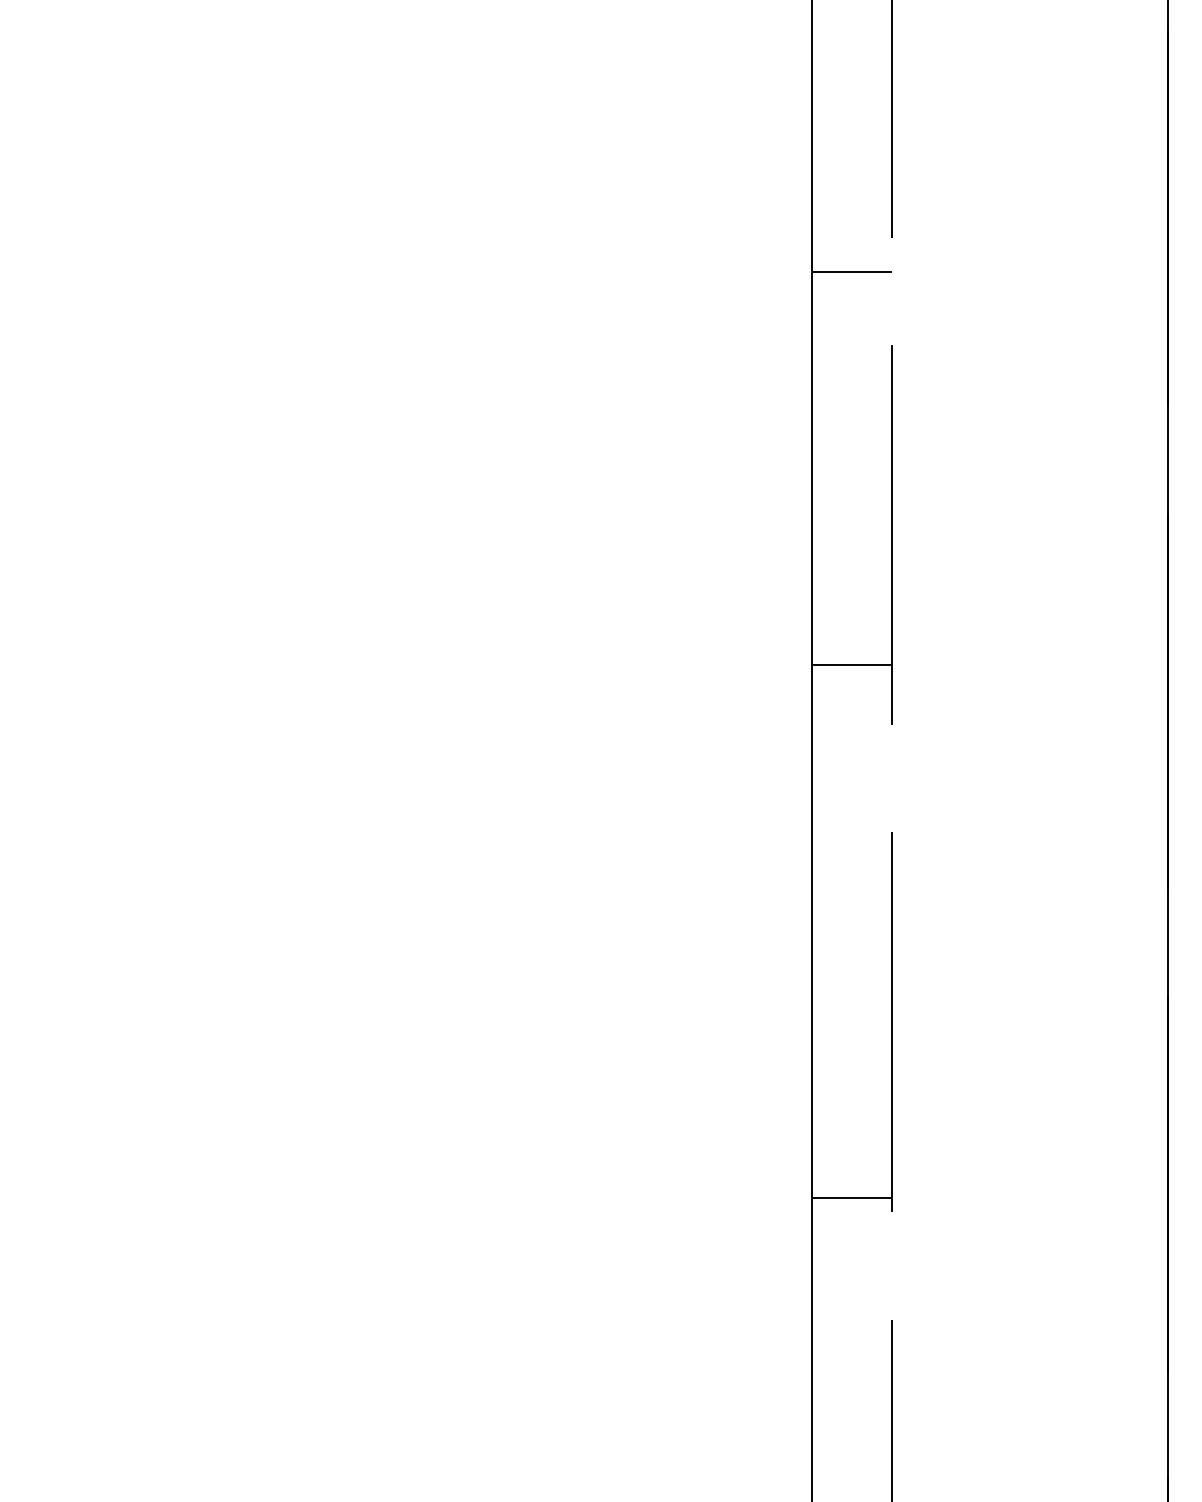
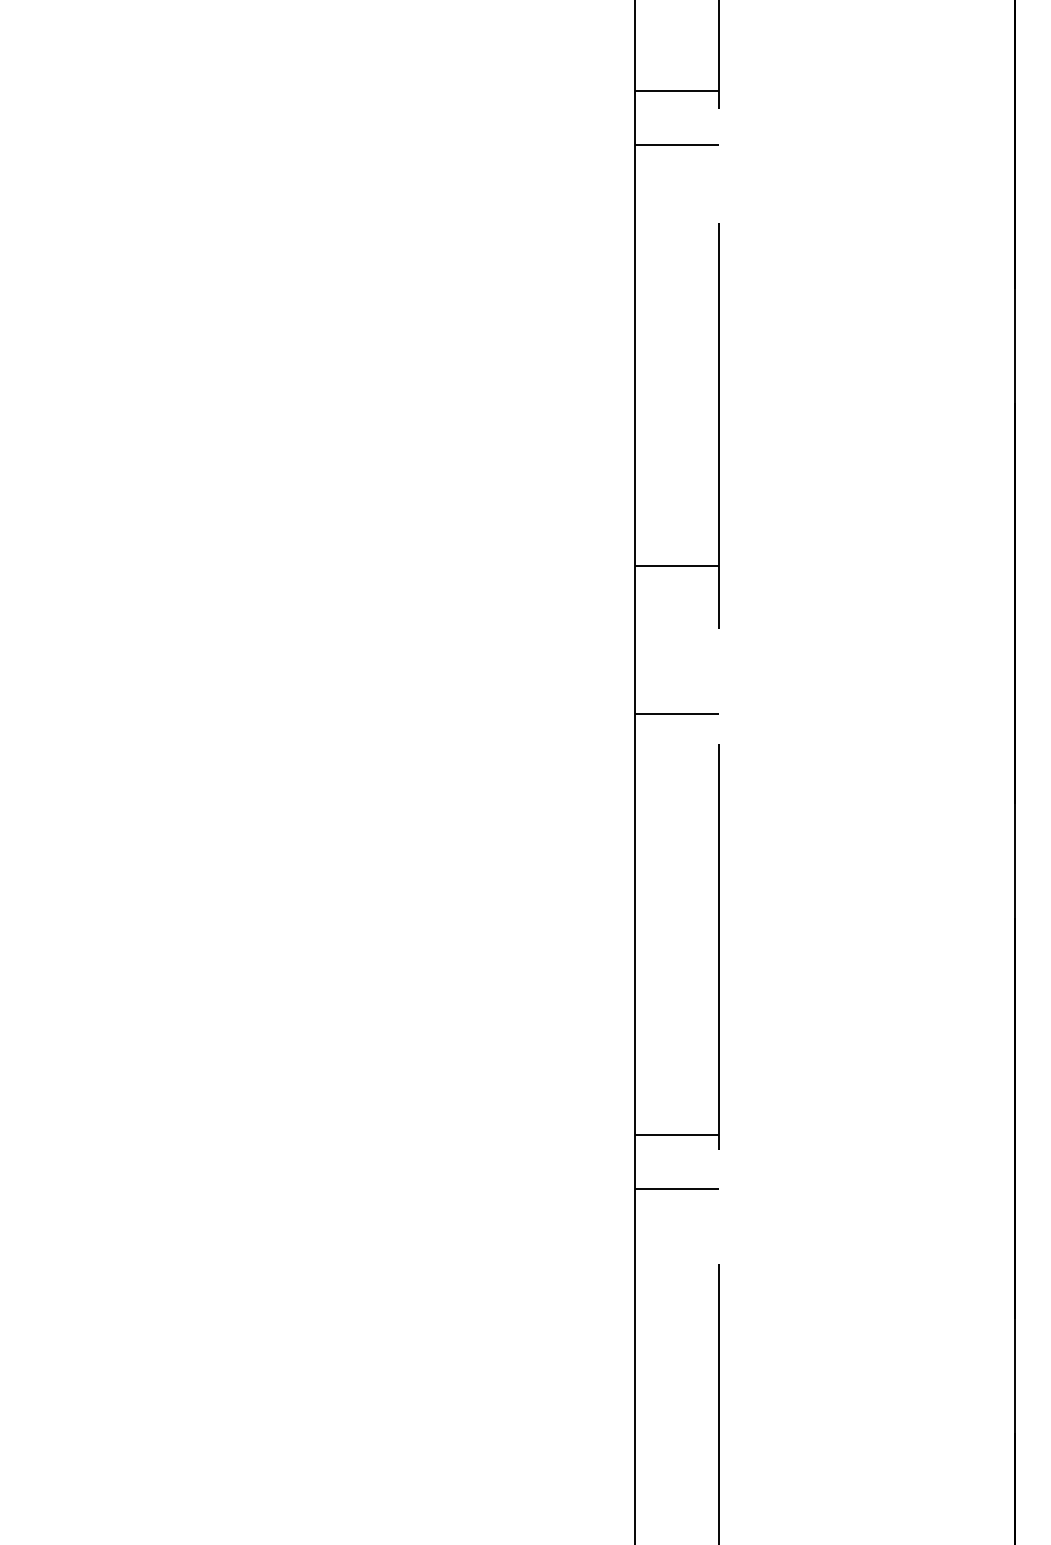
line: (851, 220) -> (676, 90), added
line: (851, 804) -> (676, 714), added
line: (851, 1249) -> (676, 1189), added

